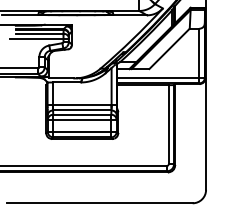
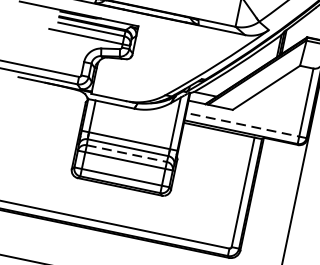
line: (161, 77) -> (246, 125), solid -> dashed
line: (82, 114) -> (127, 153), solid -> dashed

